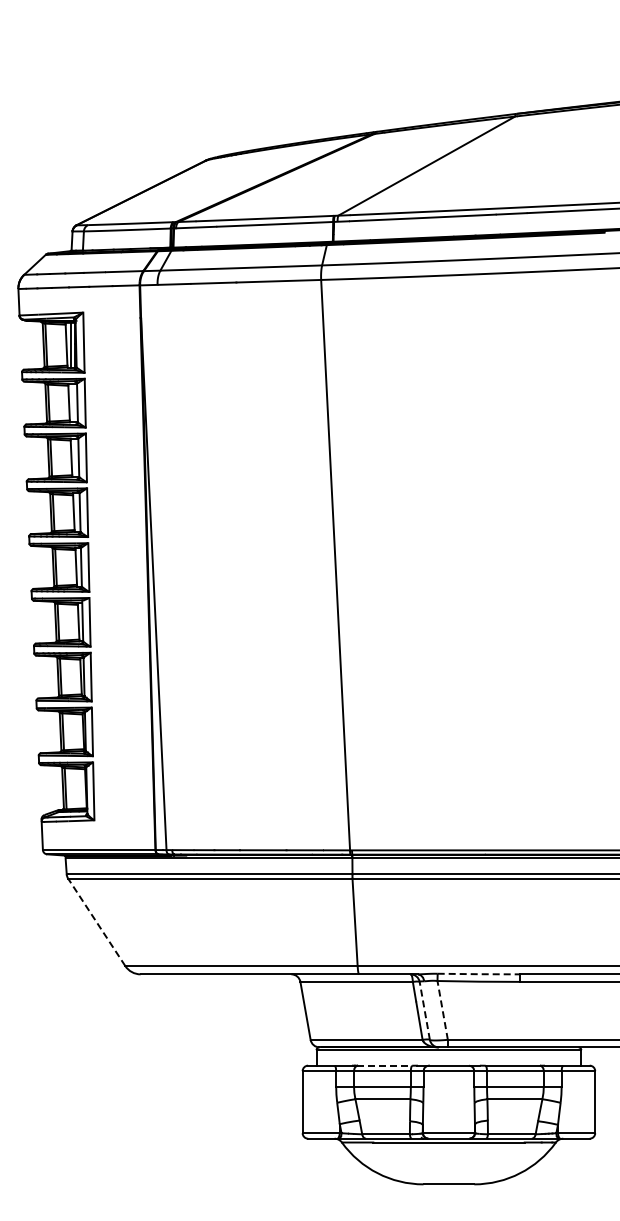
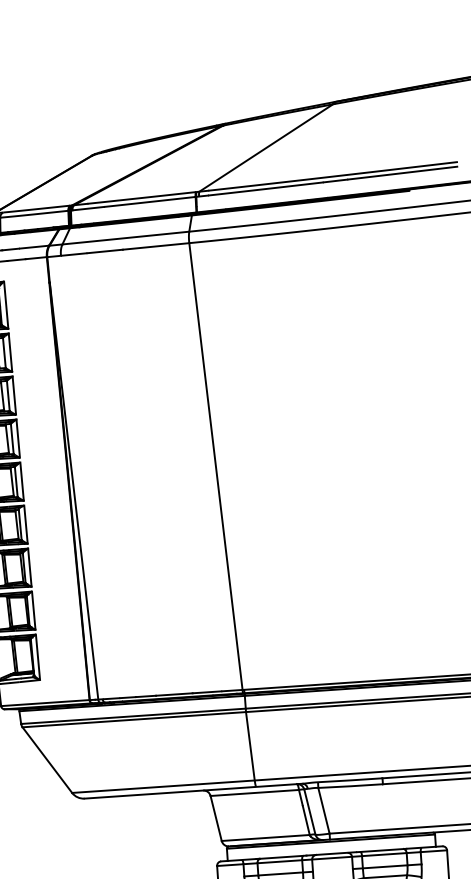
line: (96, 921) -> (47, 759), dashed -> solid
line: (479, 974) -> (350, 780), dashed -> solid
line: (424, 1010) -> (309, 811), dashed -> solid
line: (442, 1010) -> (323, 810), dashed -> solid
line: (385, 1065) -> (281, 857), dashed -> solid

